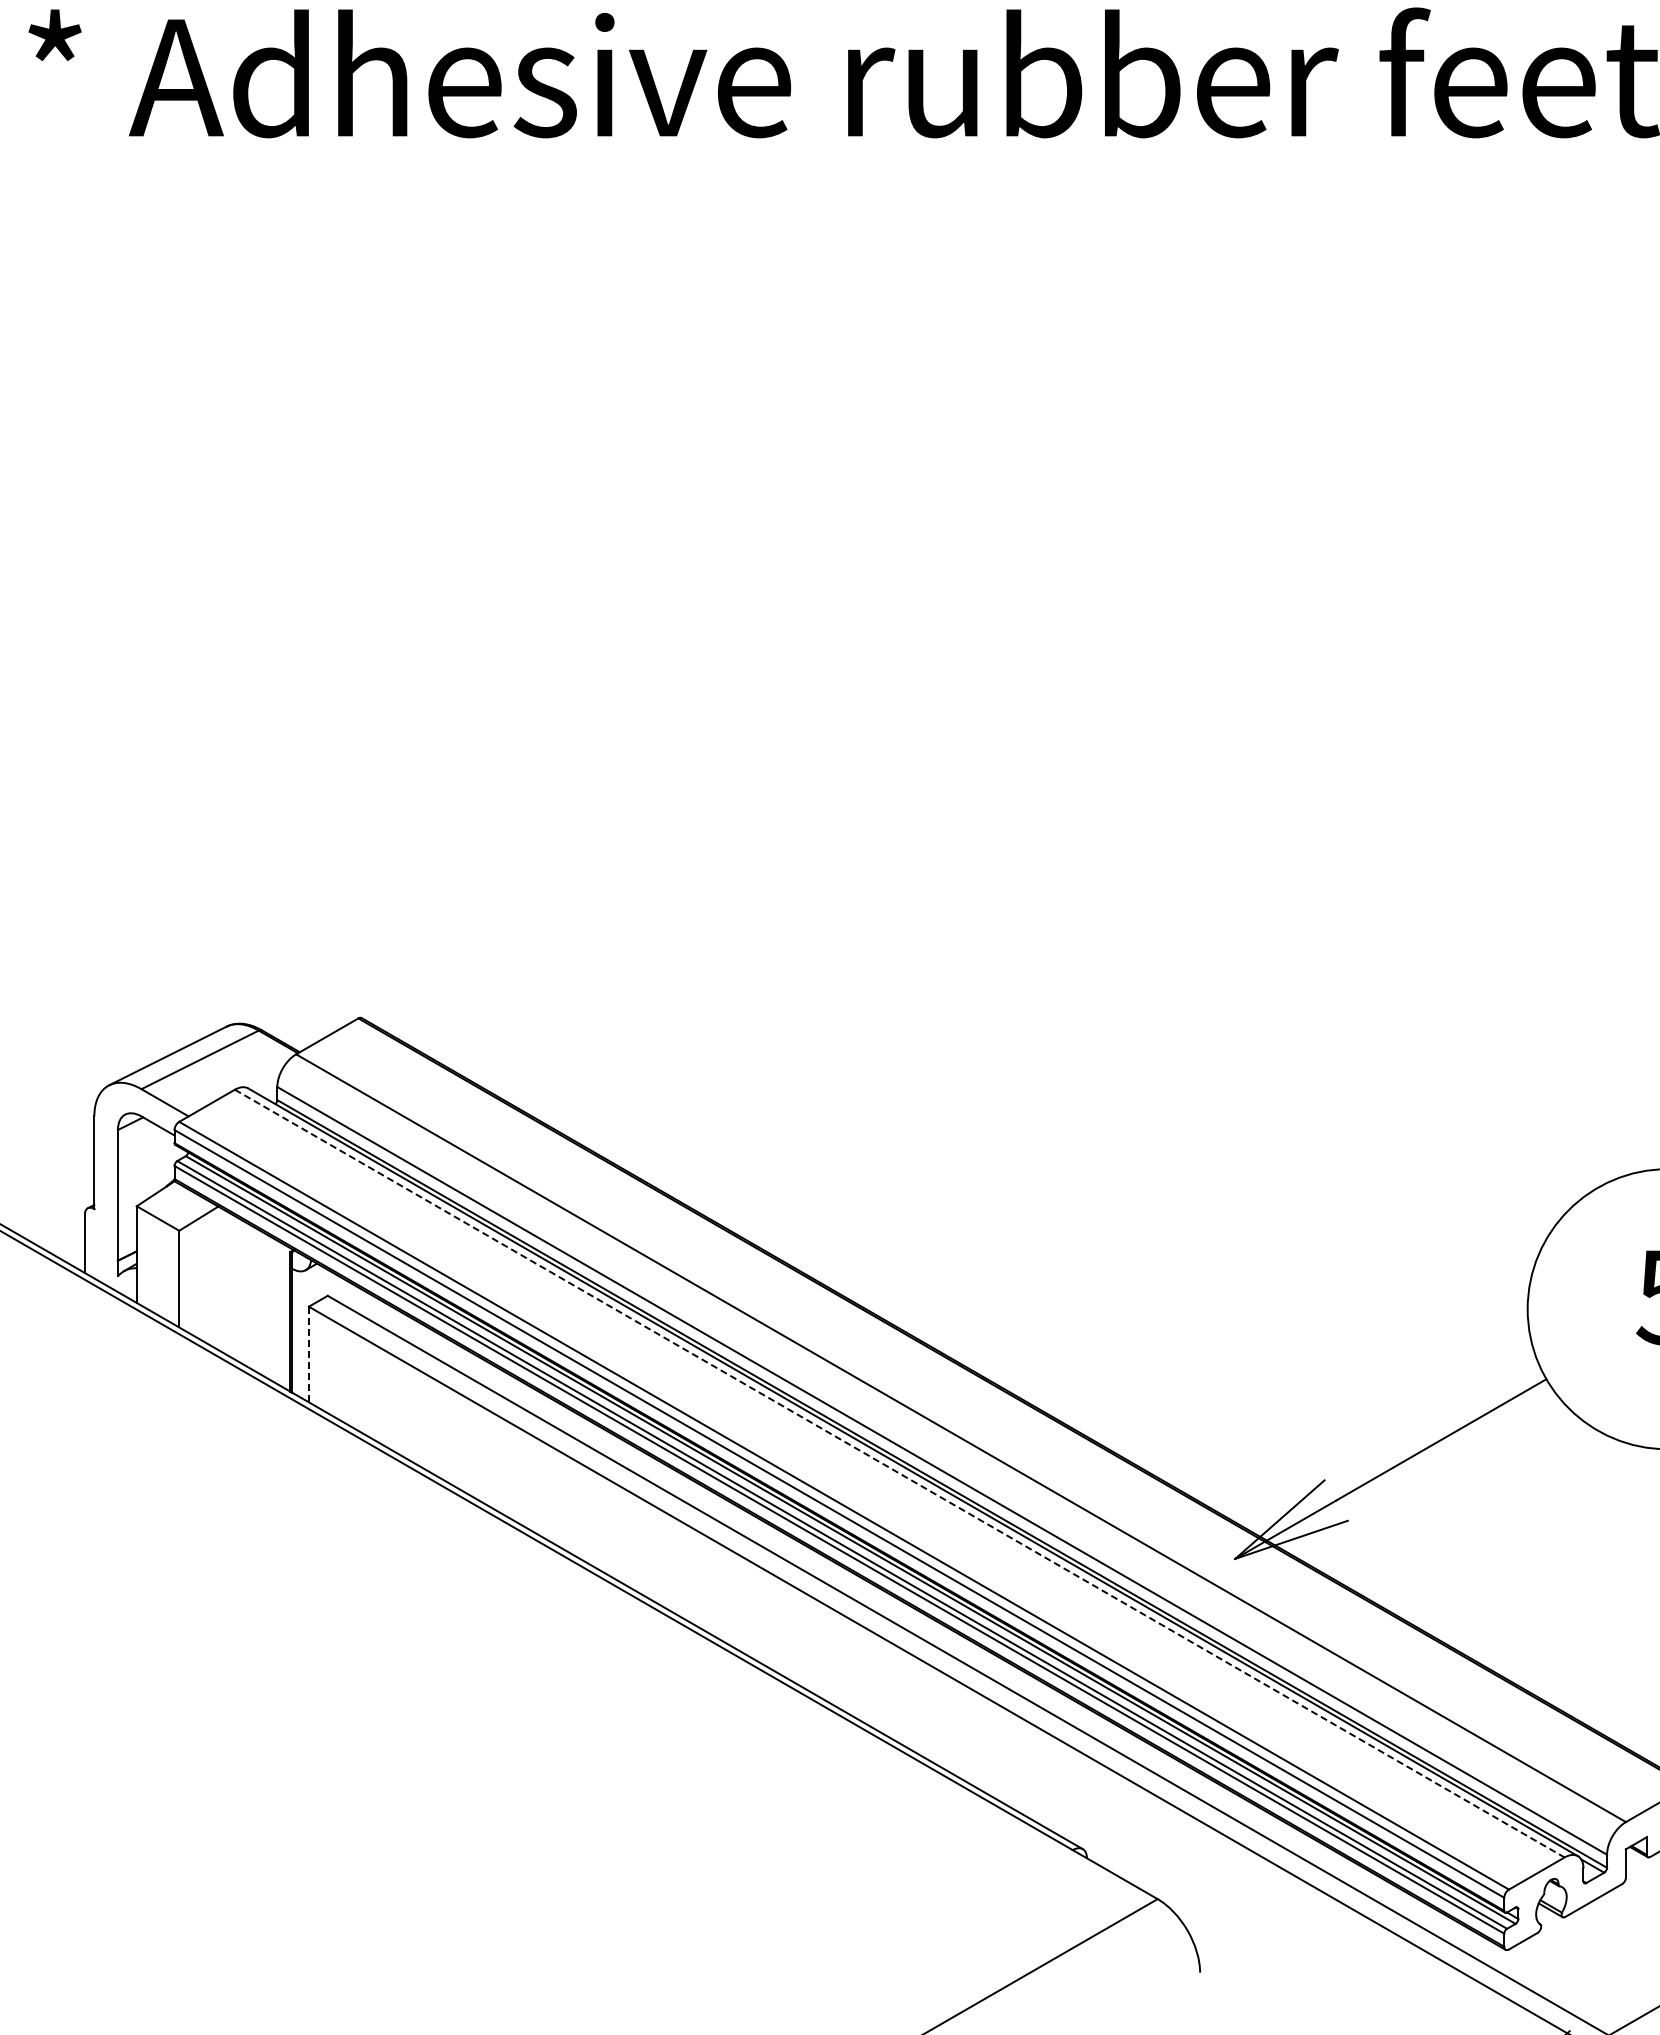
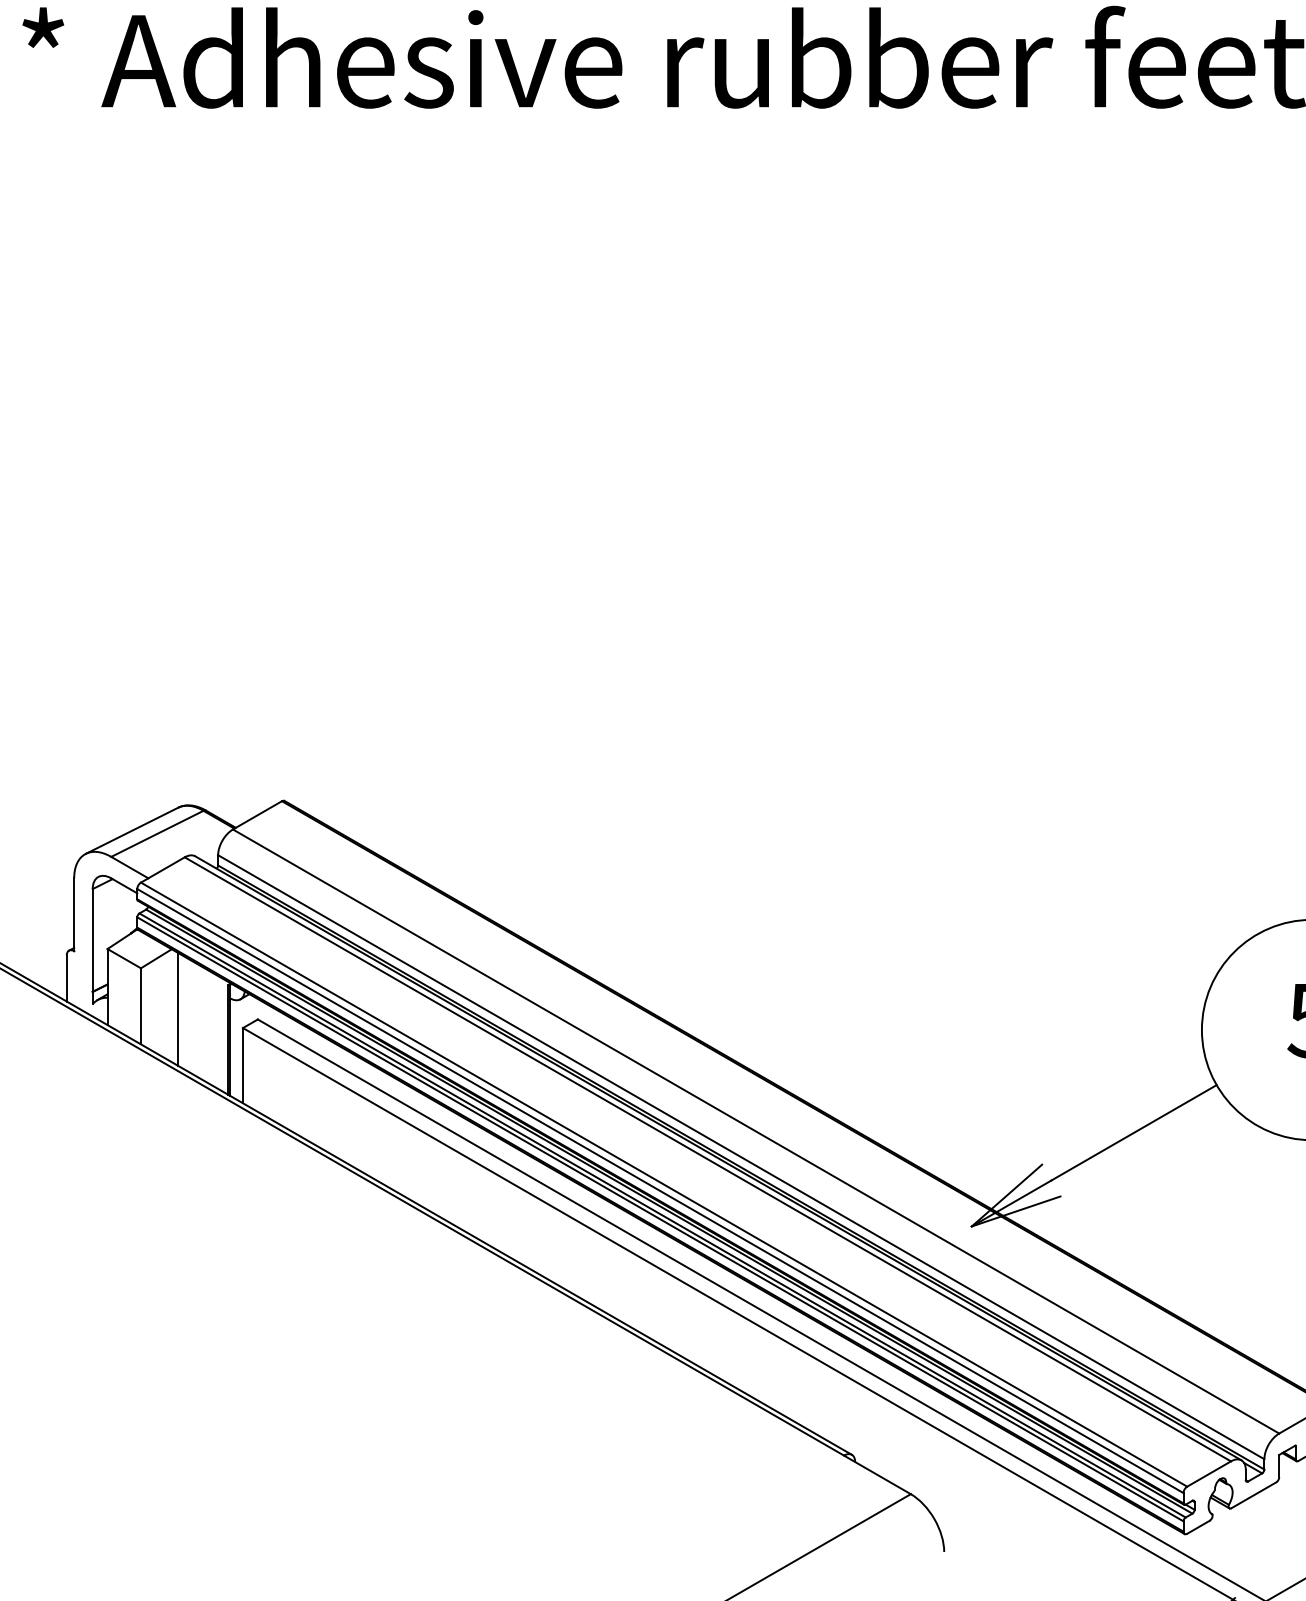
line: (226, 1282) -> (178, 1009), added
line: (308, 1354) -> (242, 1065), dashed -> solid
line: (899, 1473) -> (707, 1159), dashed -> solid

